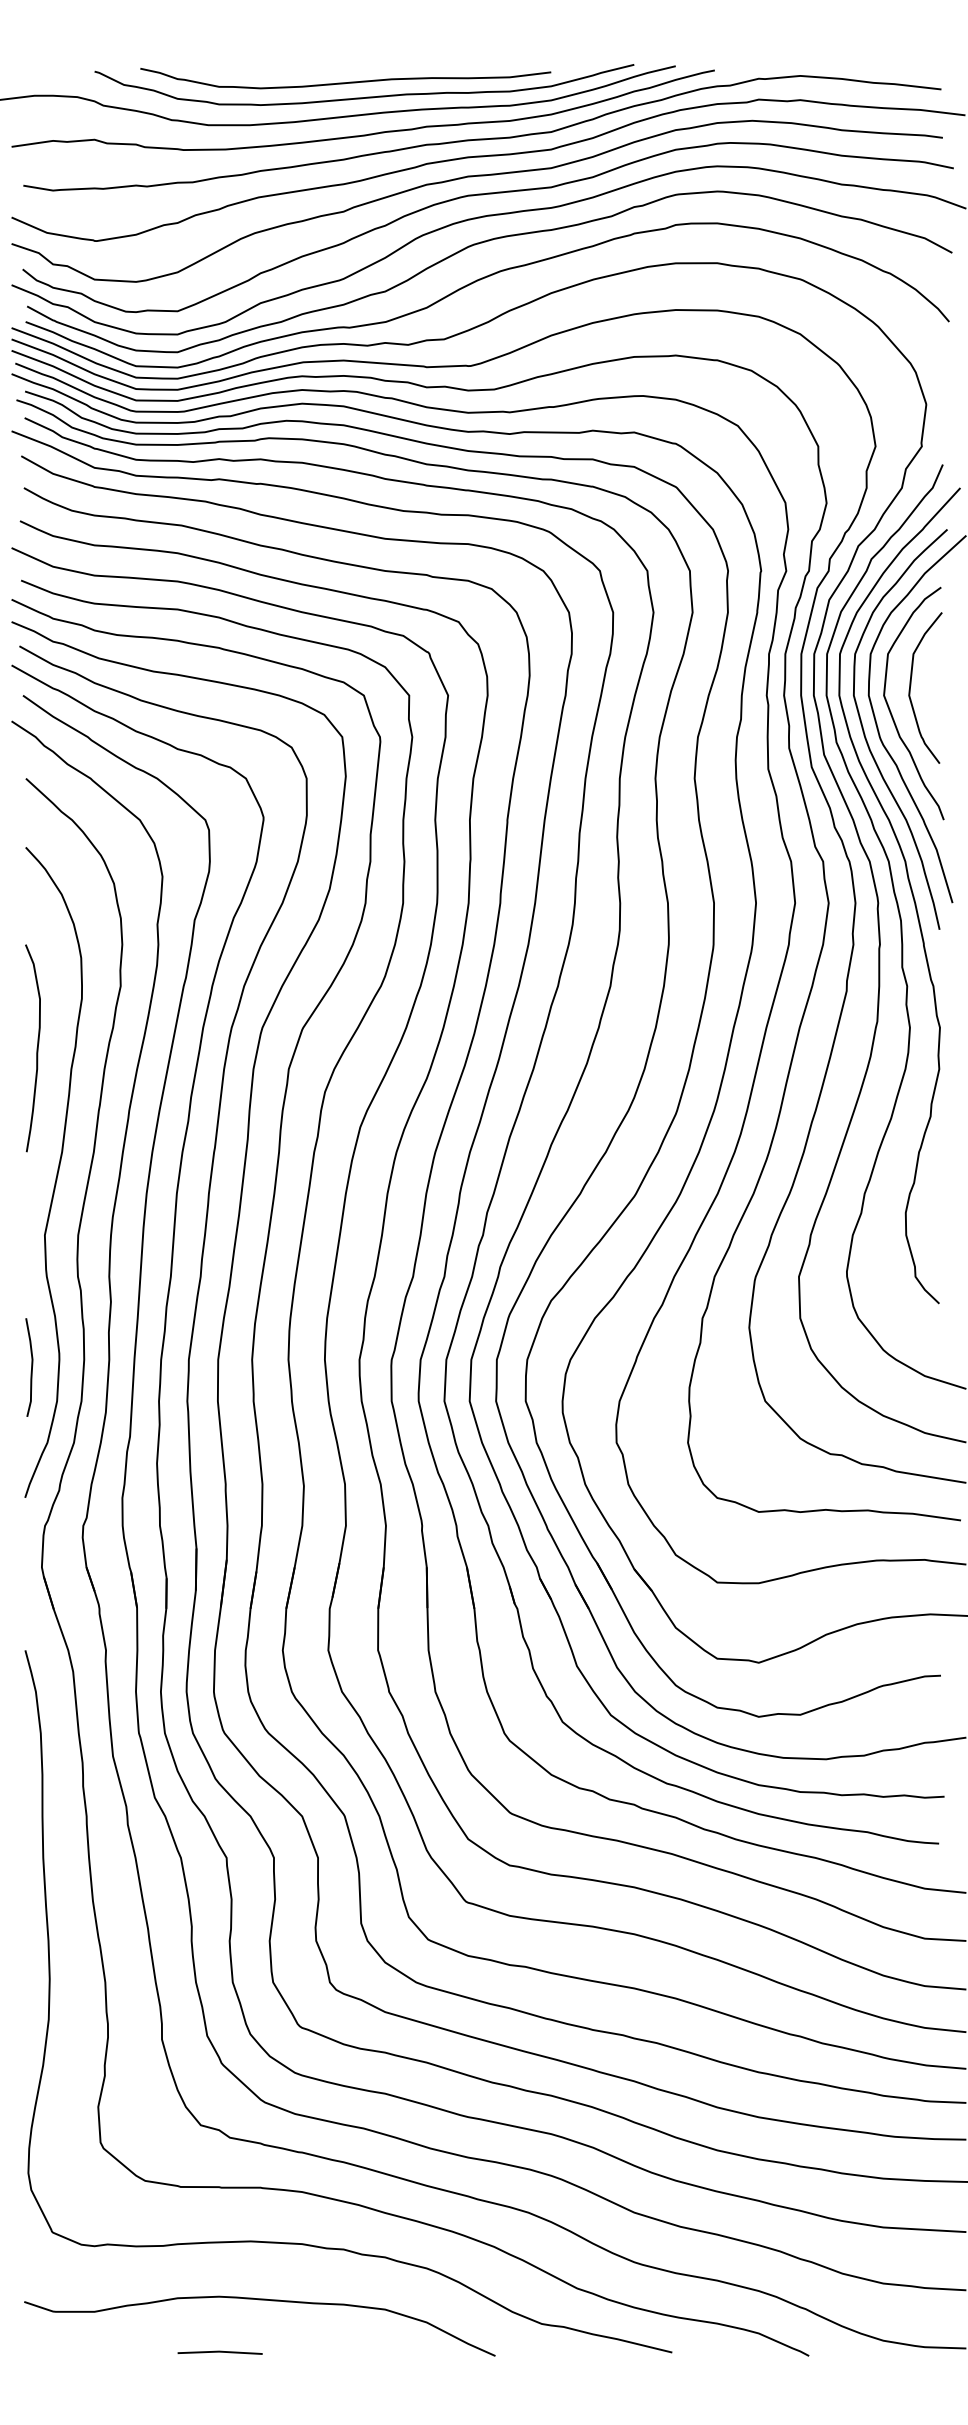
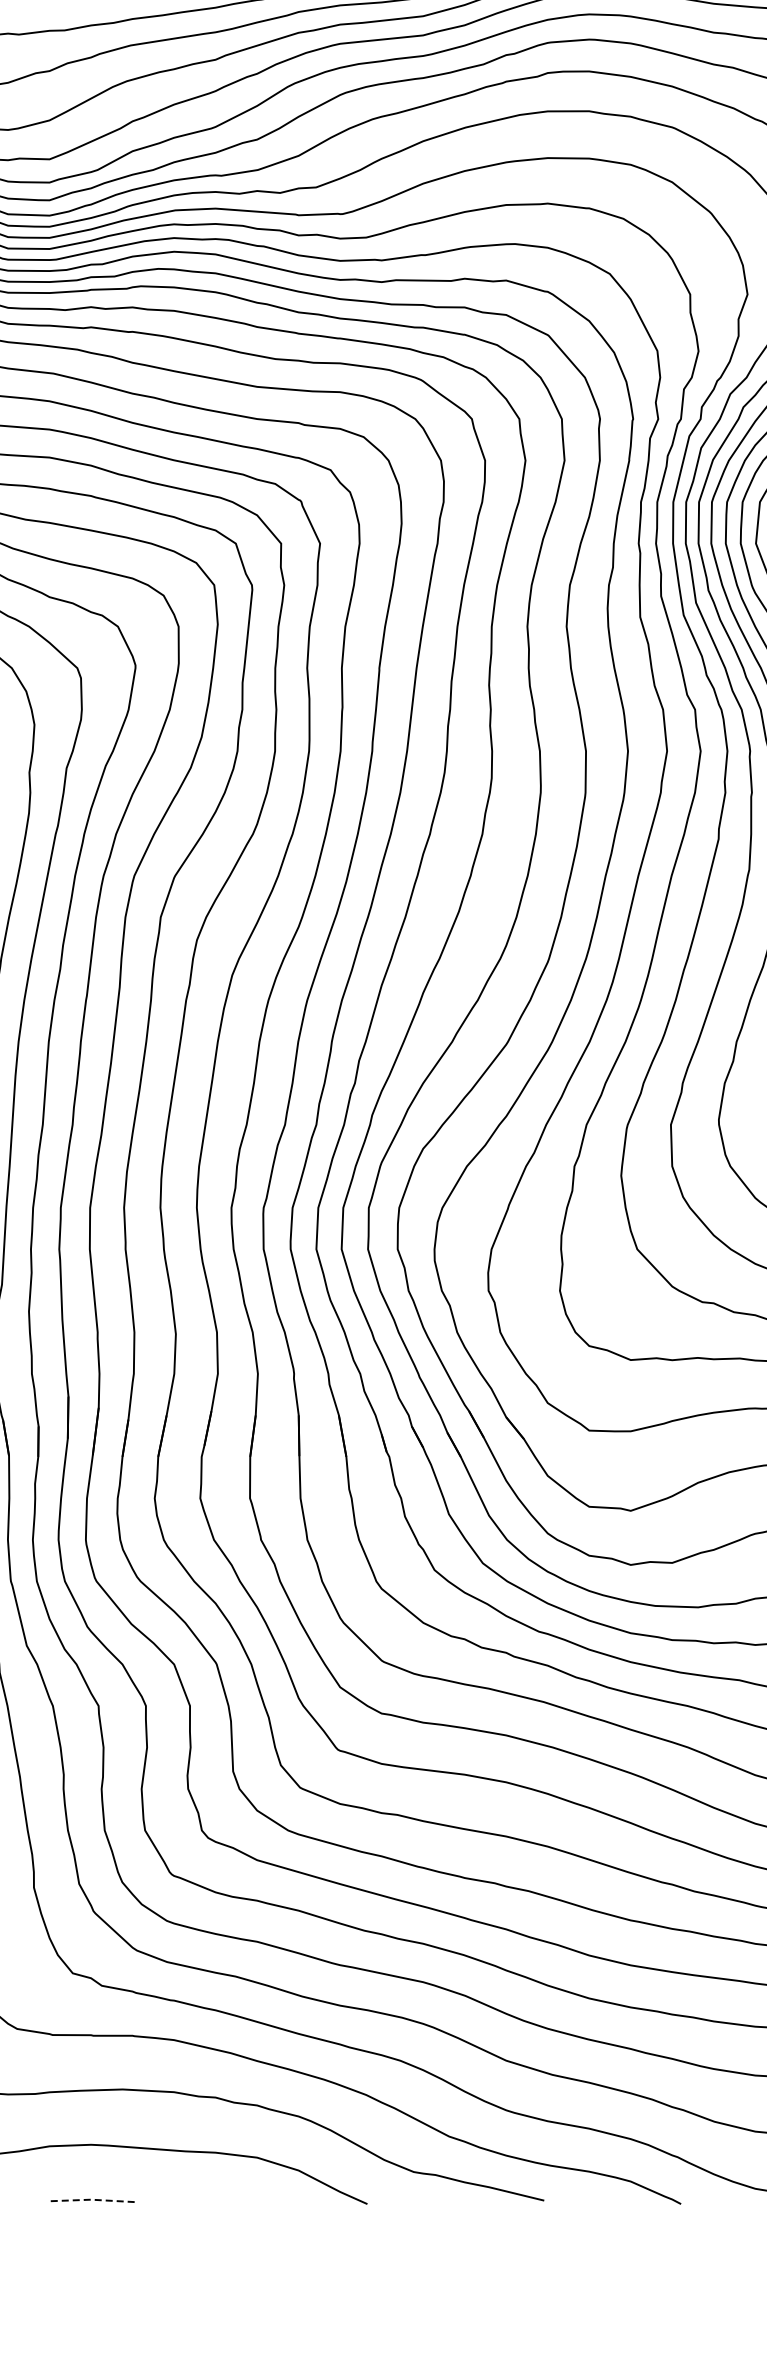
line: (219, 2351) -> (91, 2199), solid -> dashed

